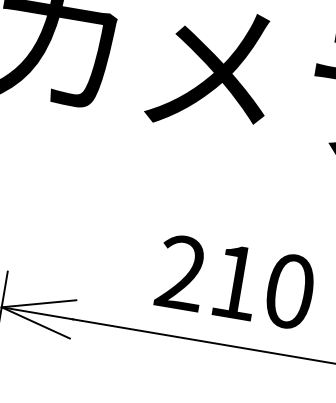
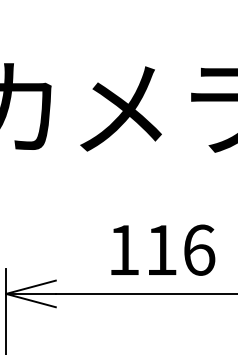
text: (235, 281) -> (161, 249), 210 -> 116

